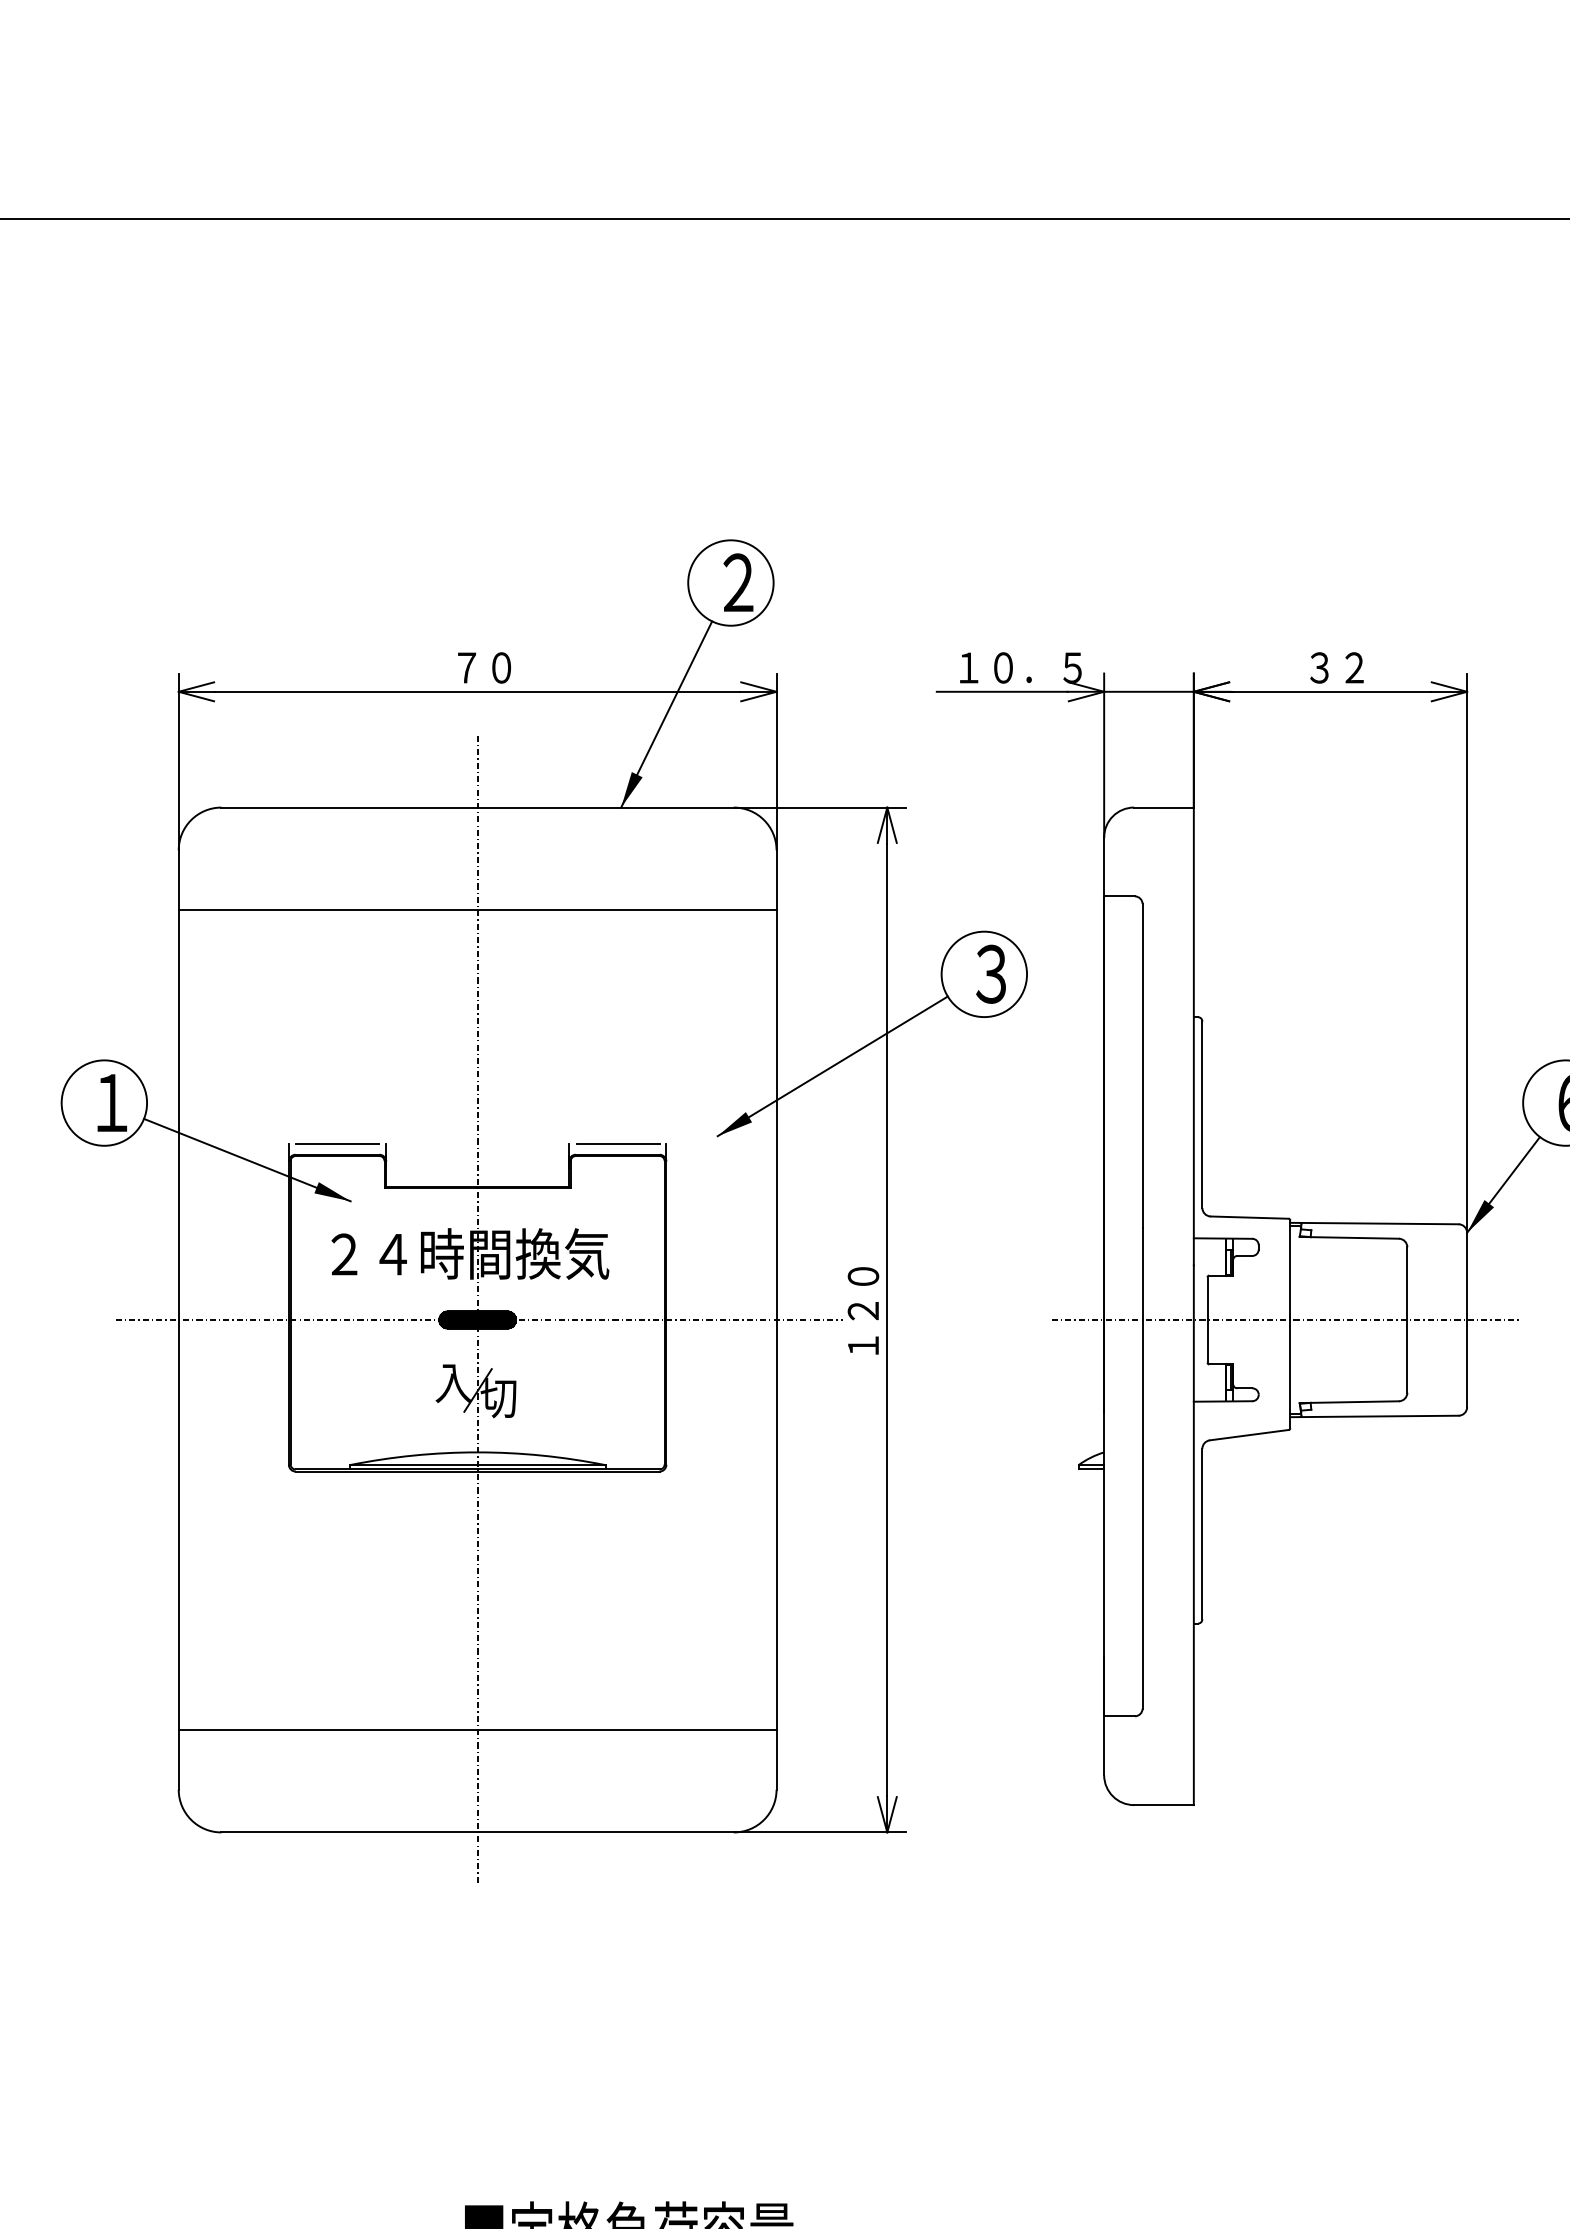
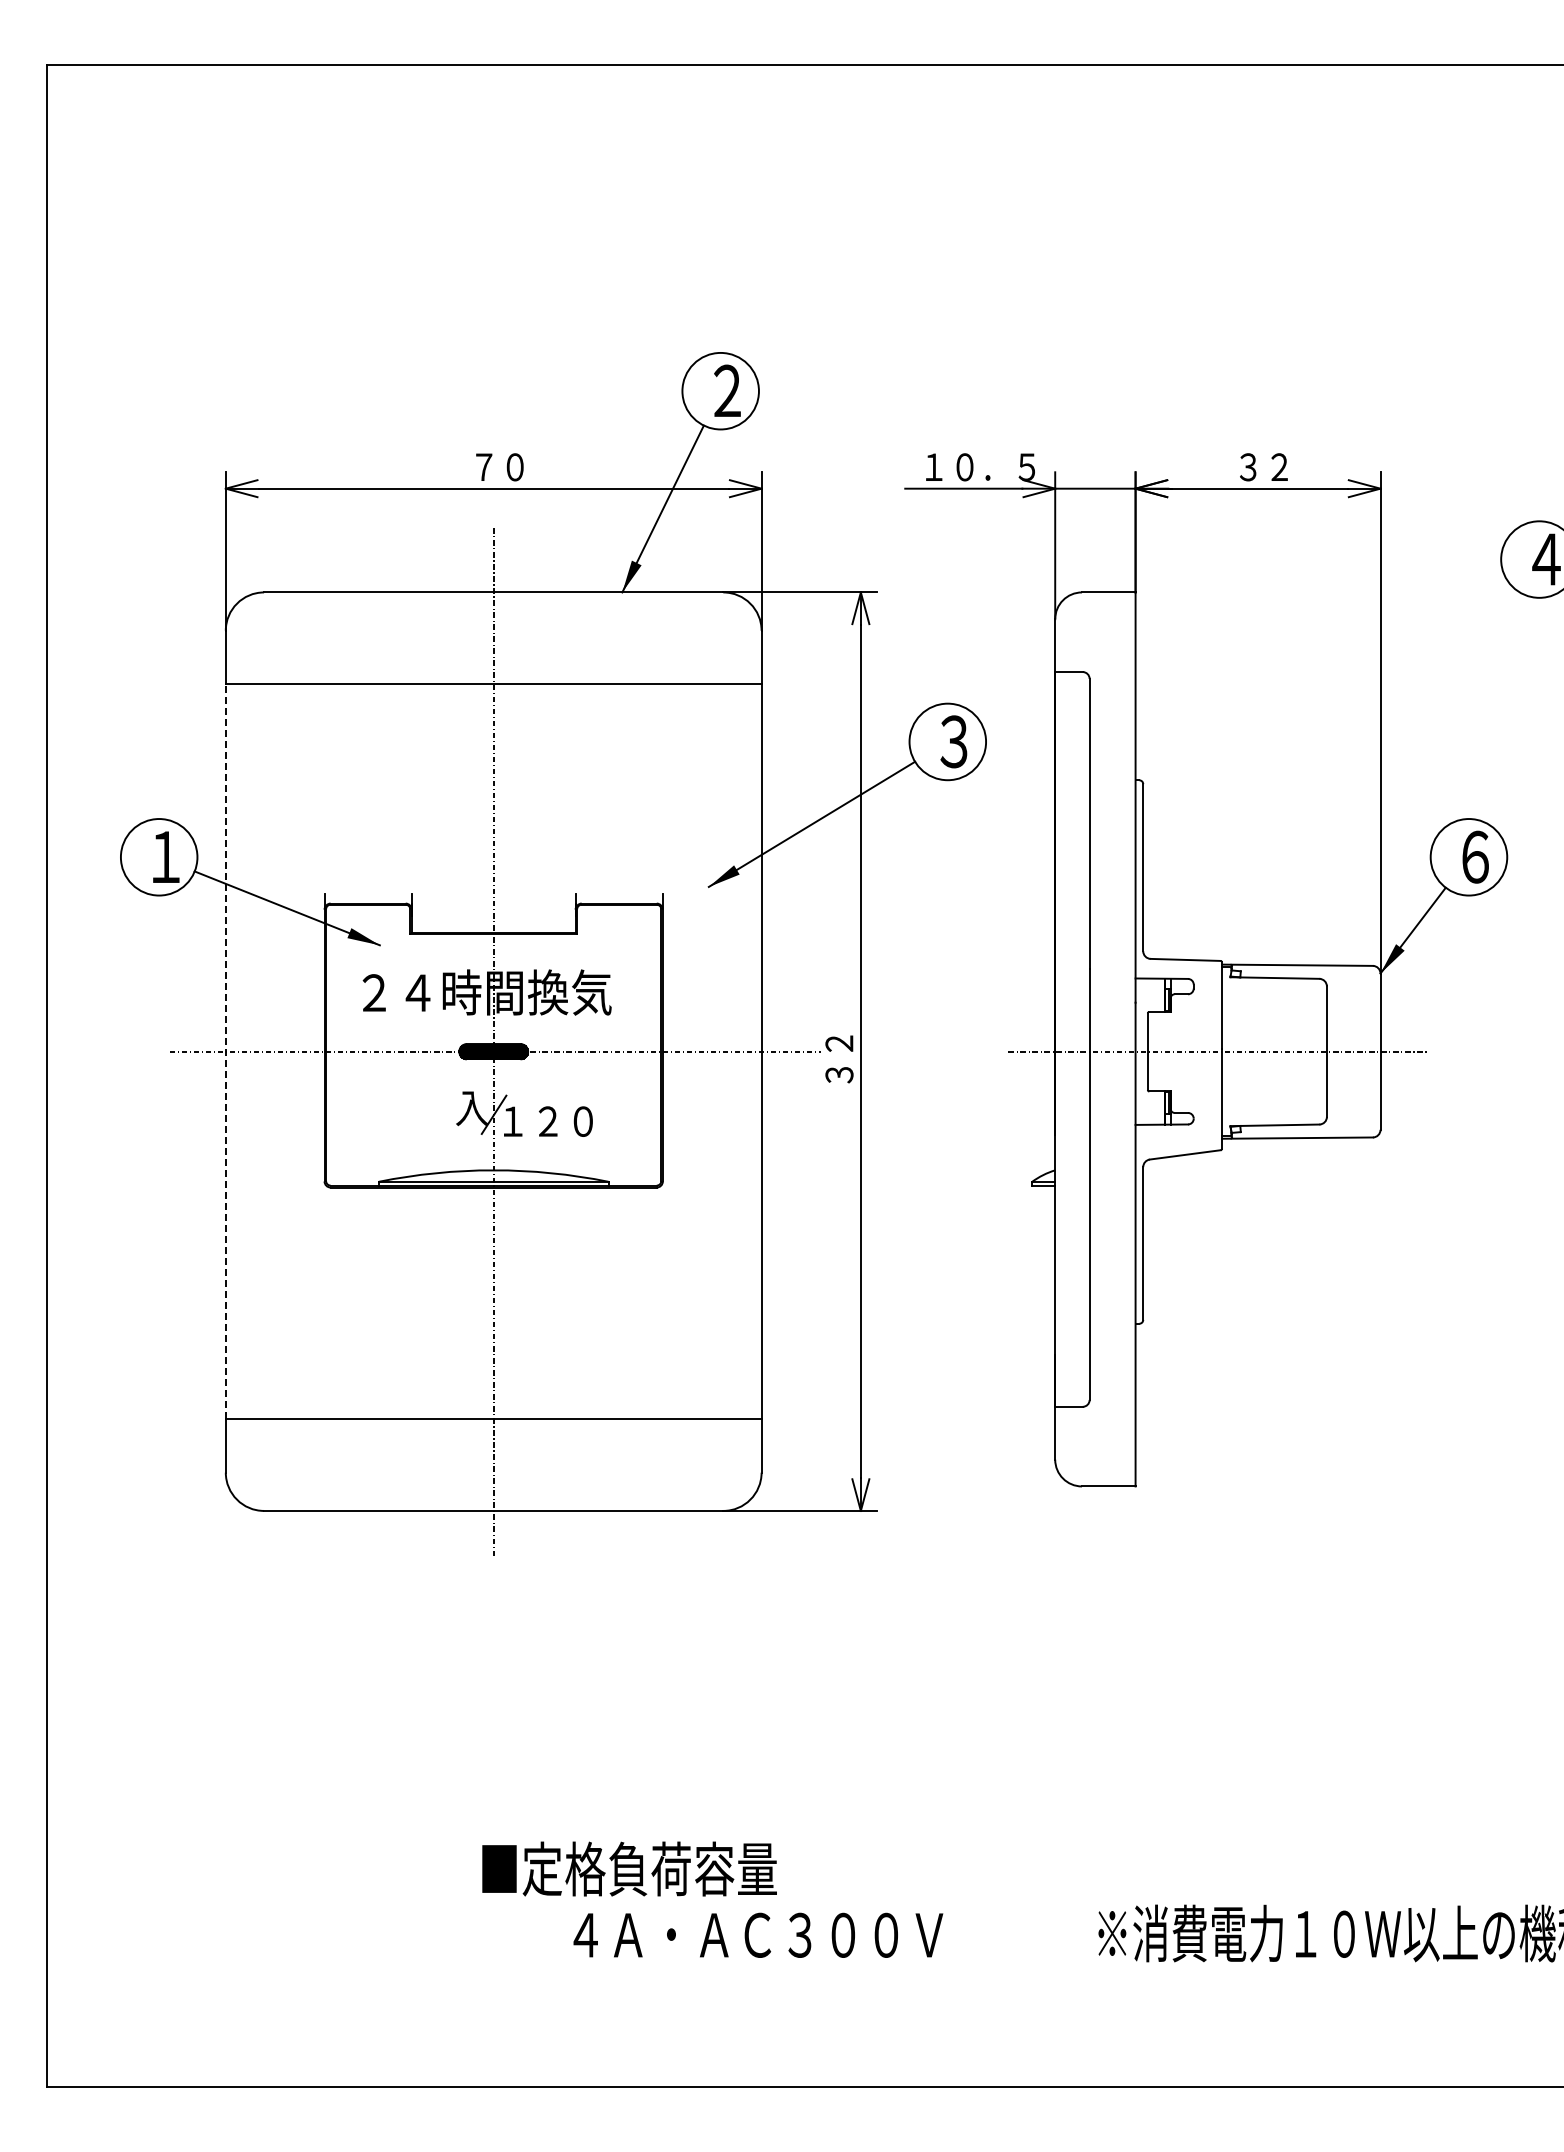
line: (337, 1143) -> (368, 893), removed
line: (617, 1143) -> (619, 893), removed
text: (863, 1310) -> (839, 1043), １２０ -> ３２
line: (178, 1319) -> (225, 1051), solid -> dashed
text: (534, 1397) -> (544, 1121), 切 -> １２０

